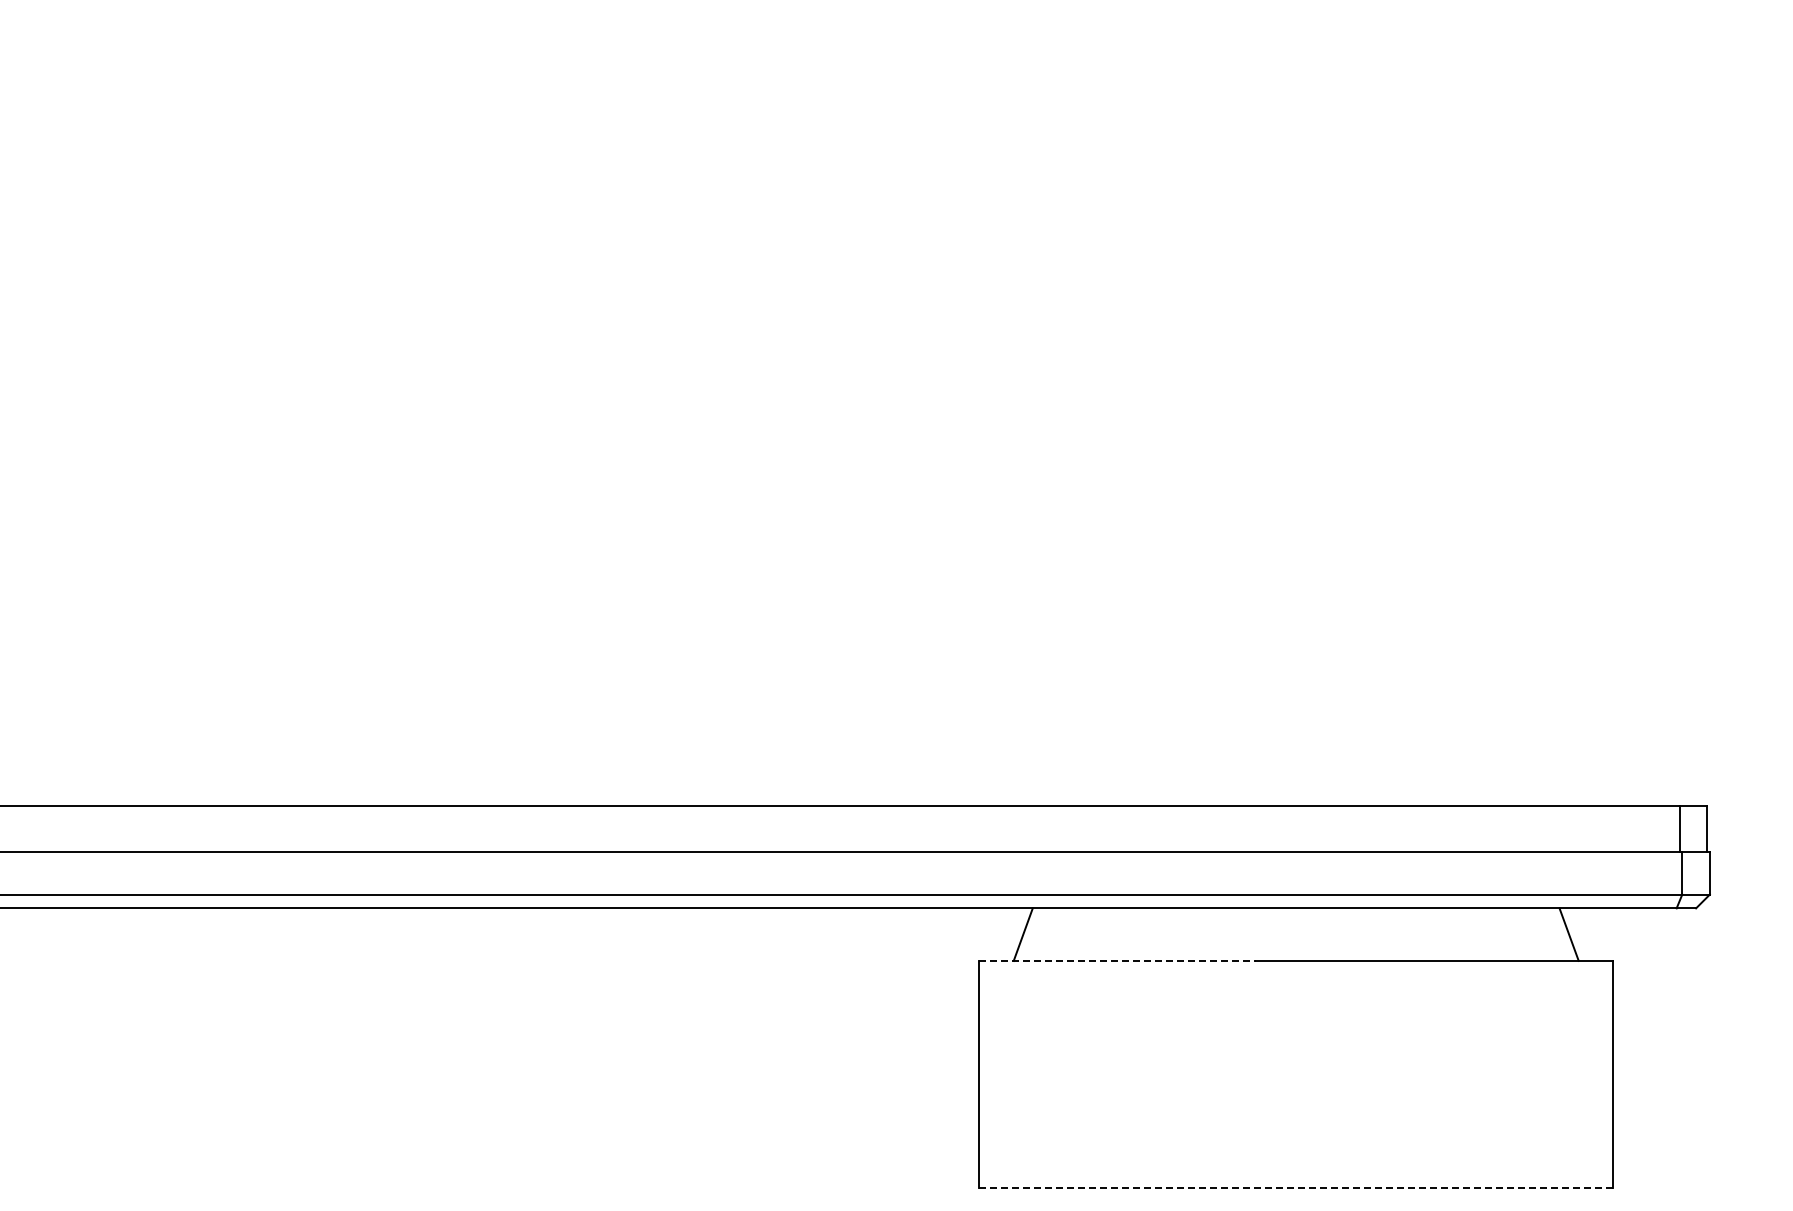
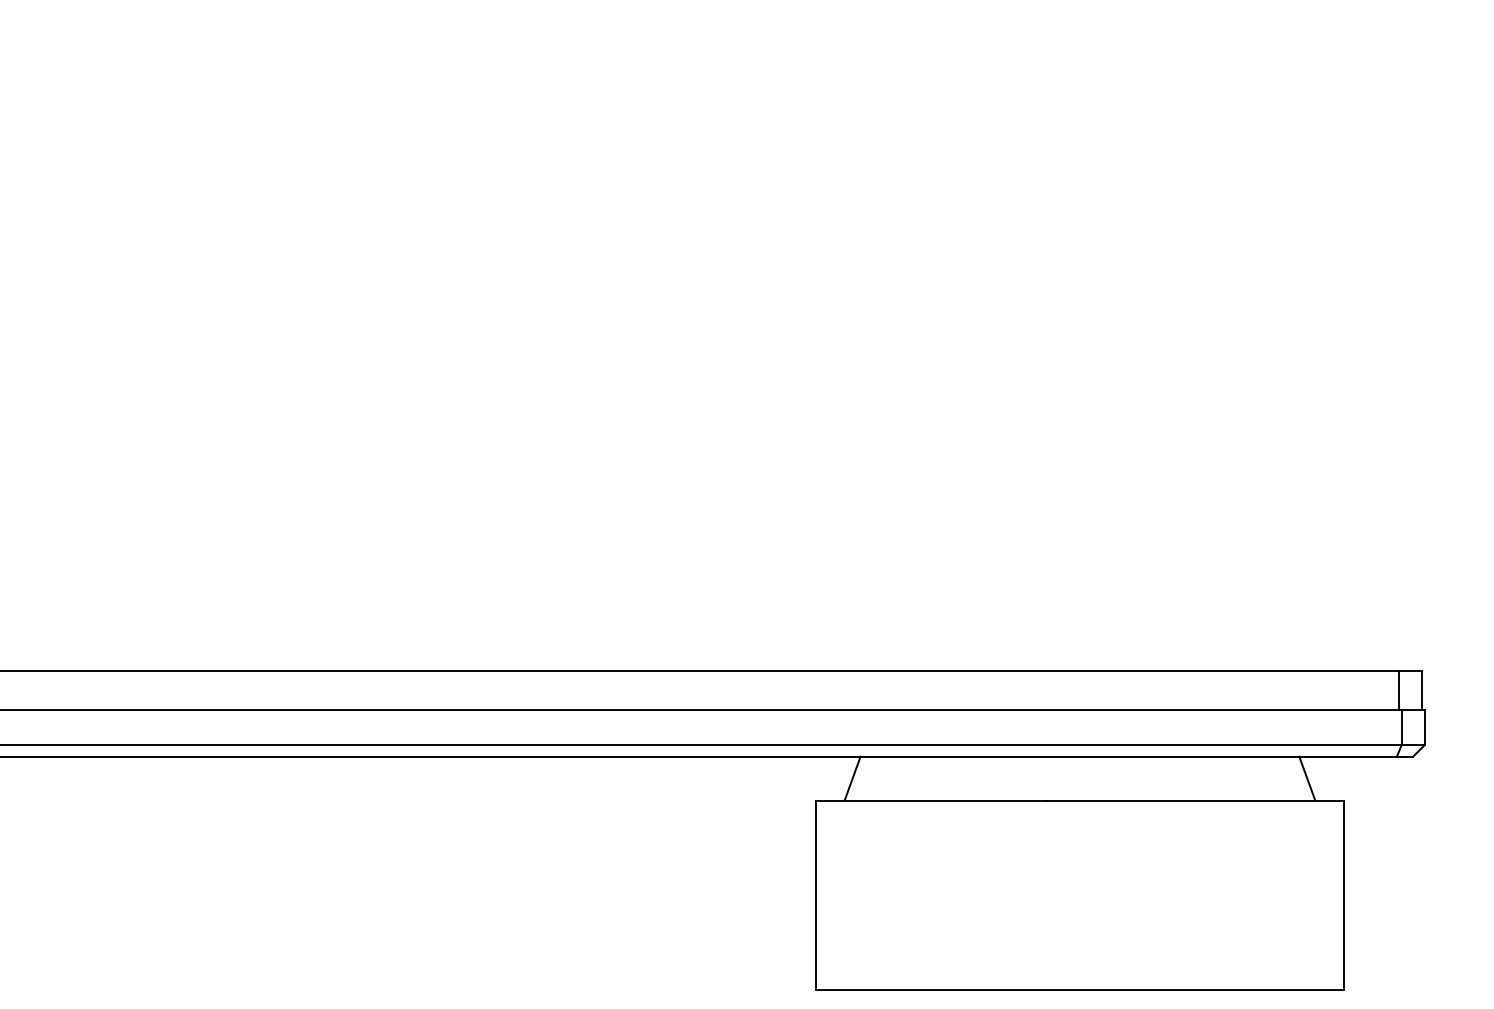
line: (1117, 960) -> (931, 800), dashed -> solid
line: (1295, 1188) -> (1079, 990), dashed -> solid

